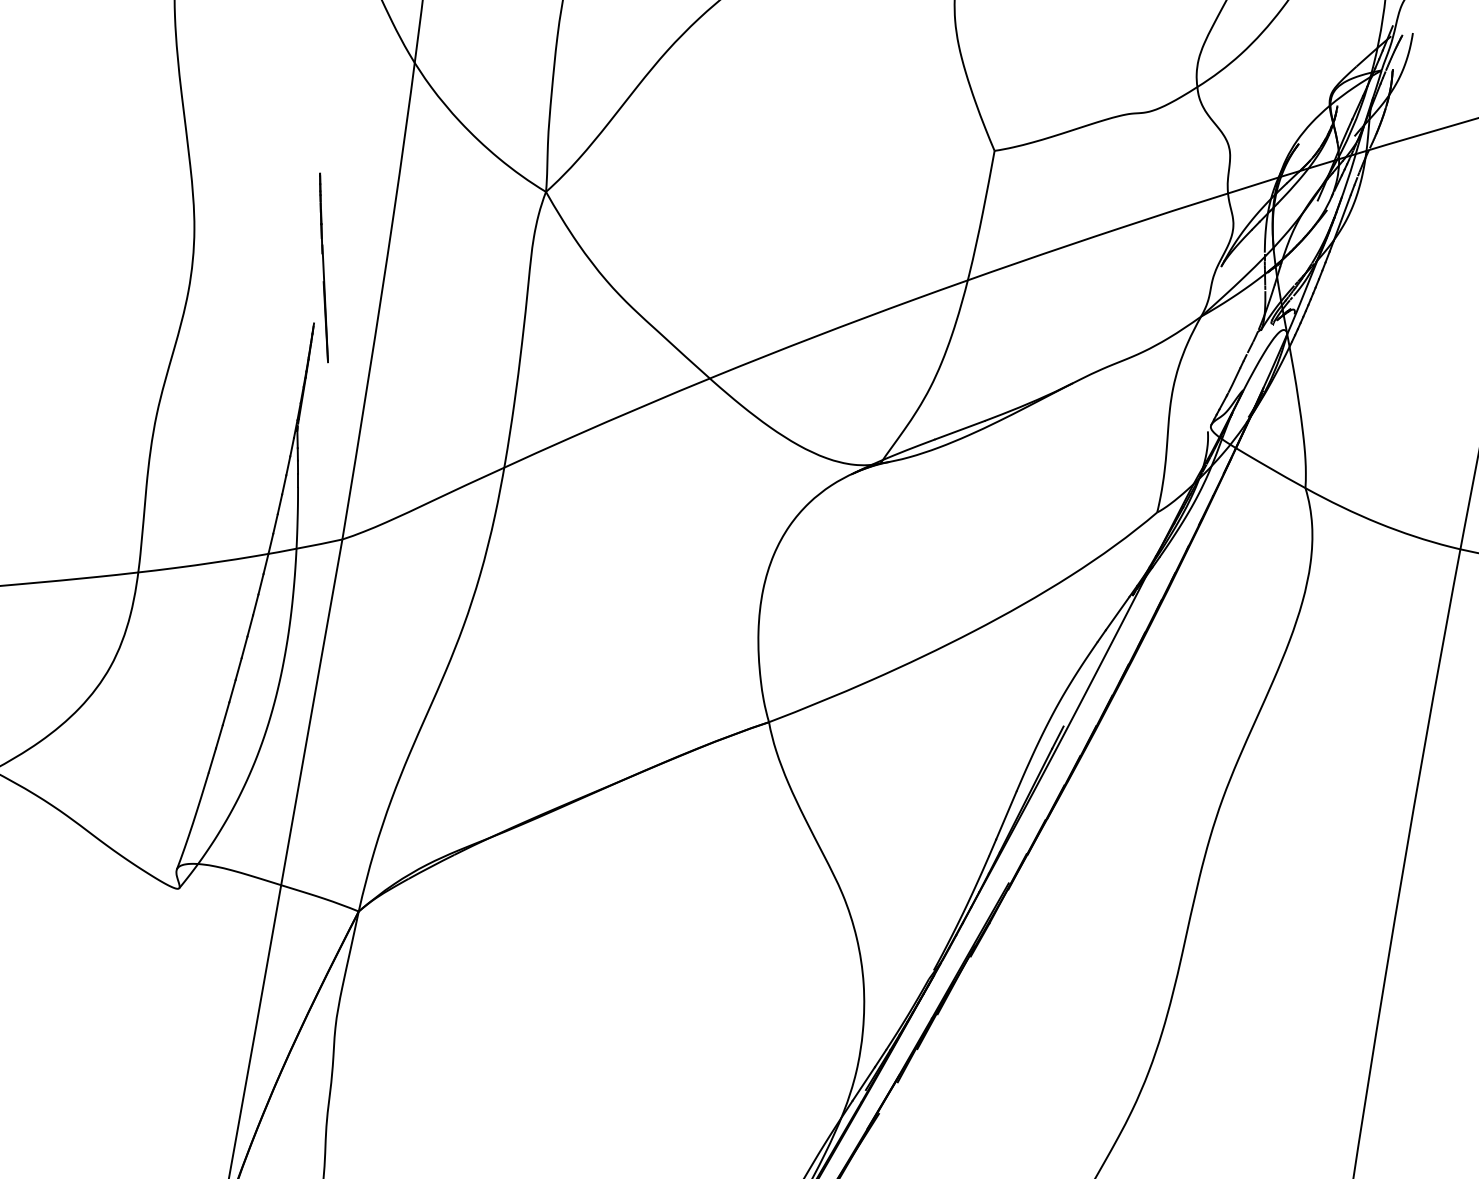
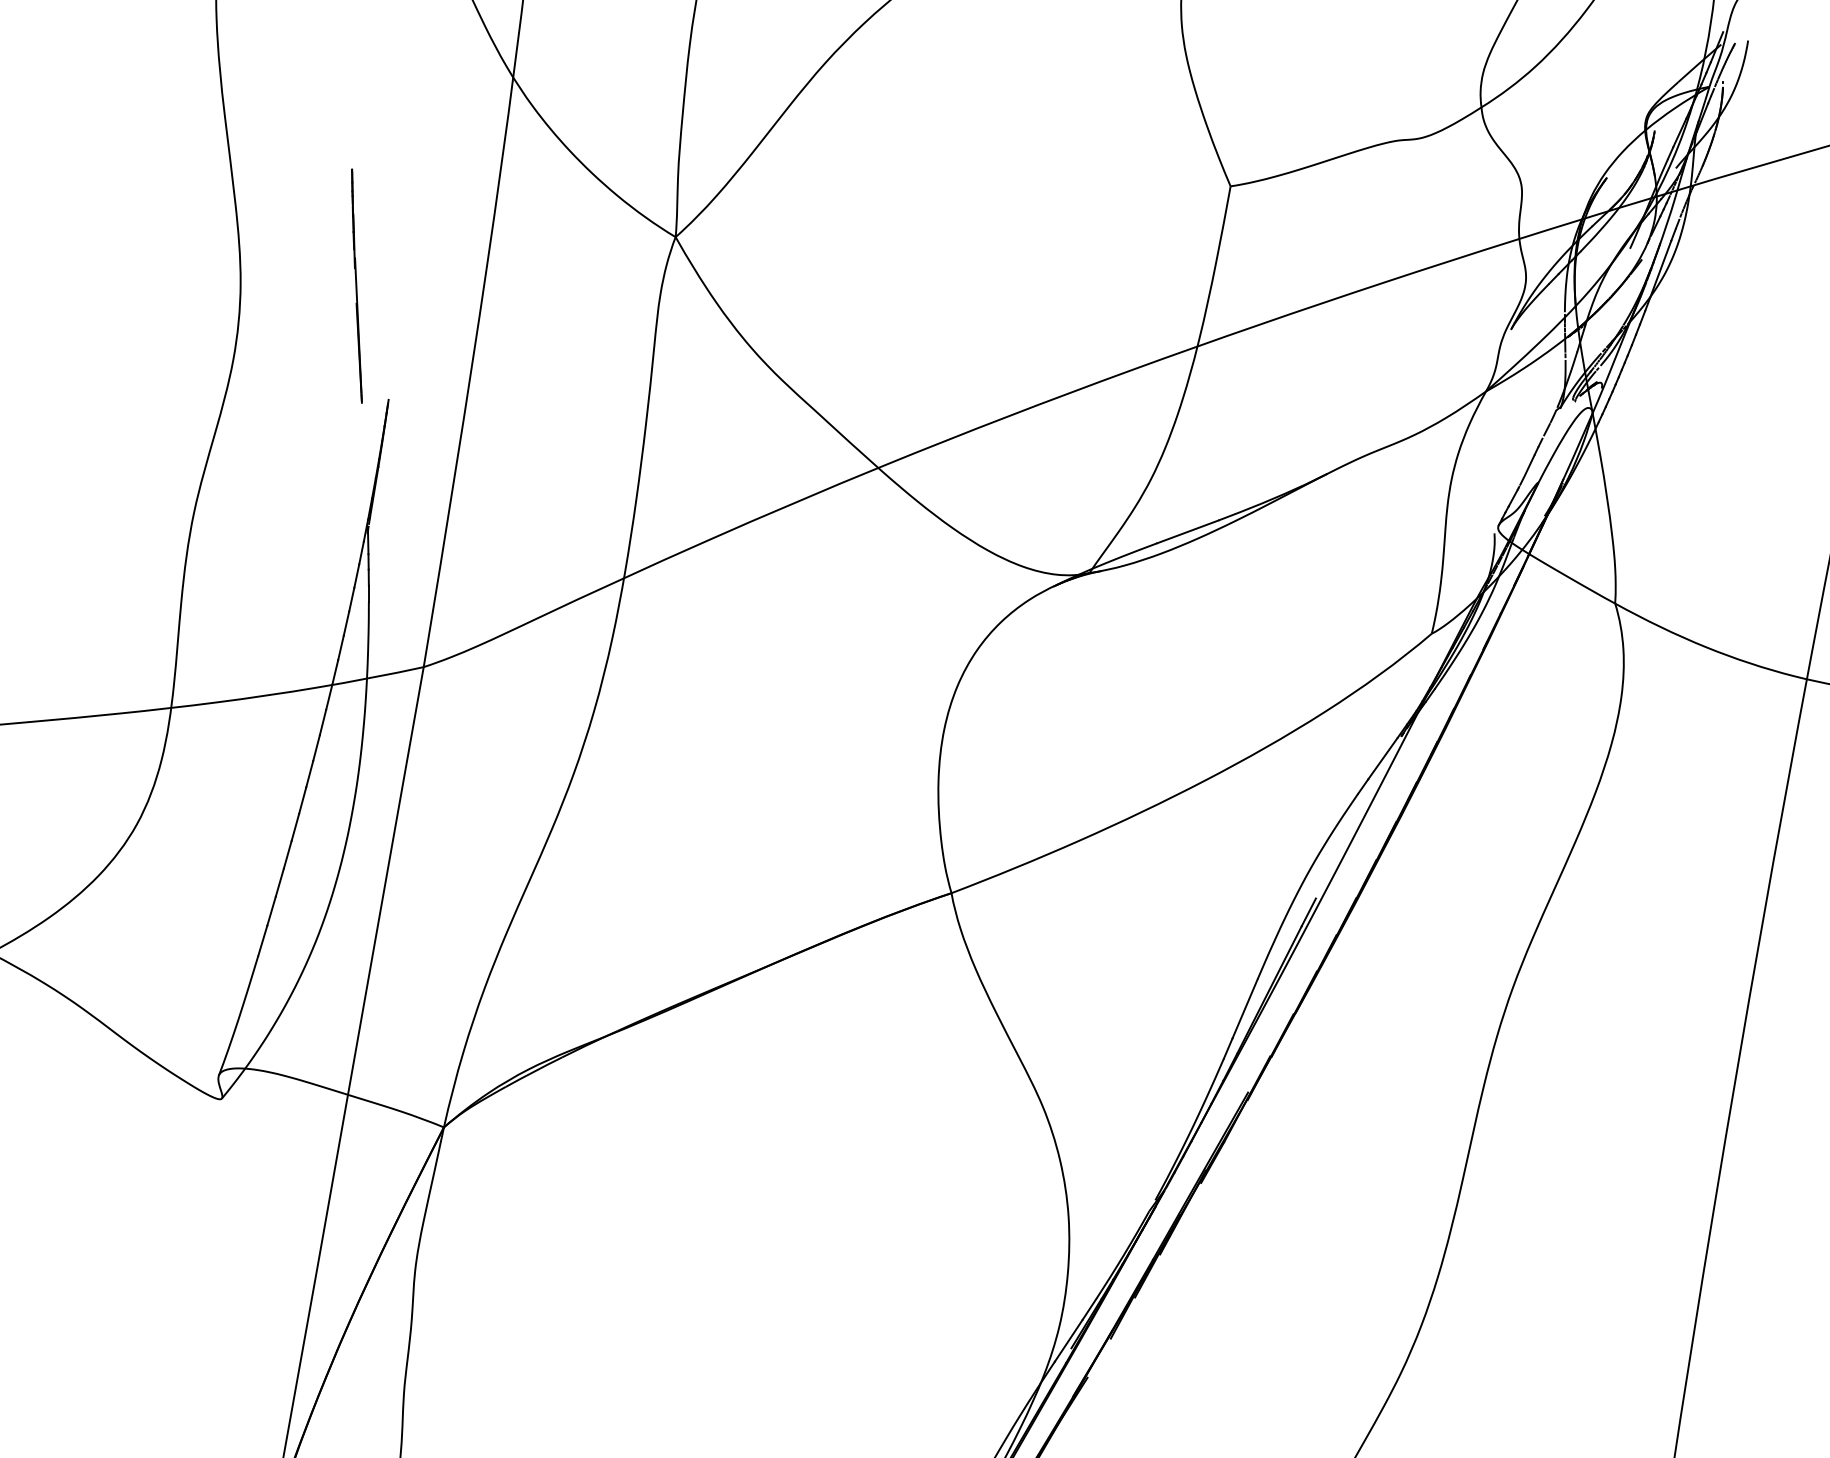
part: (323, 267) -> (356, 285), moved

